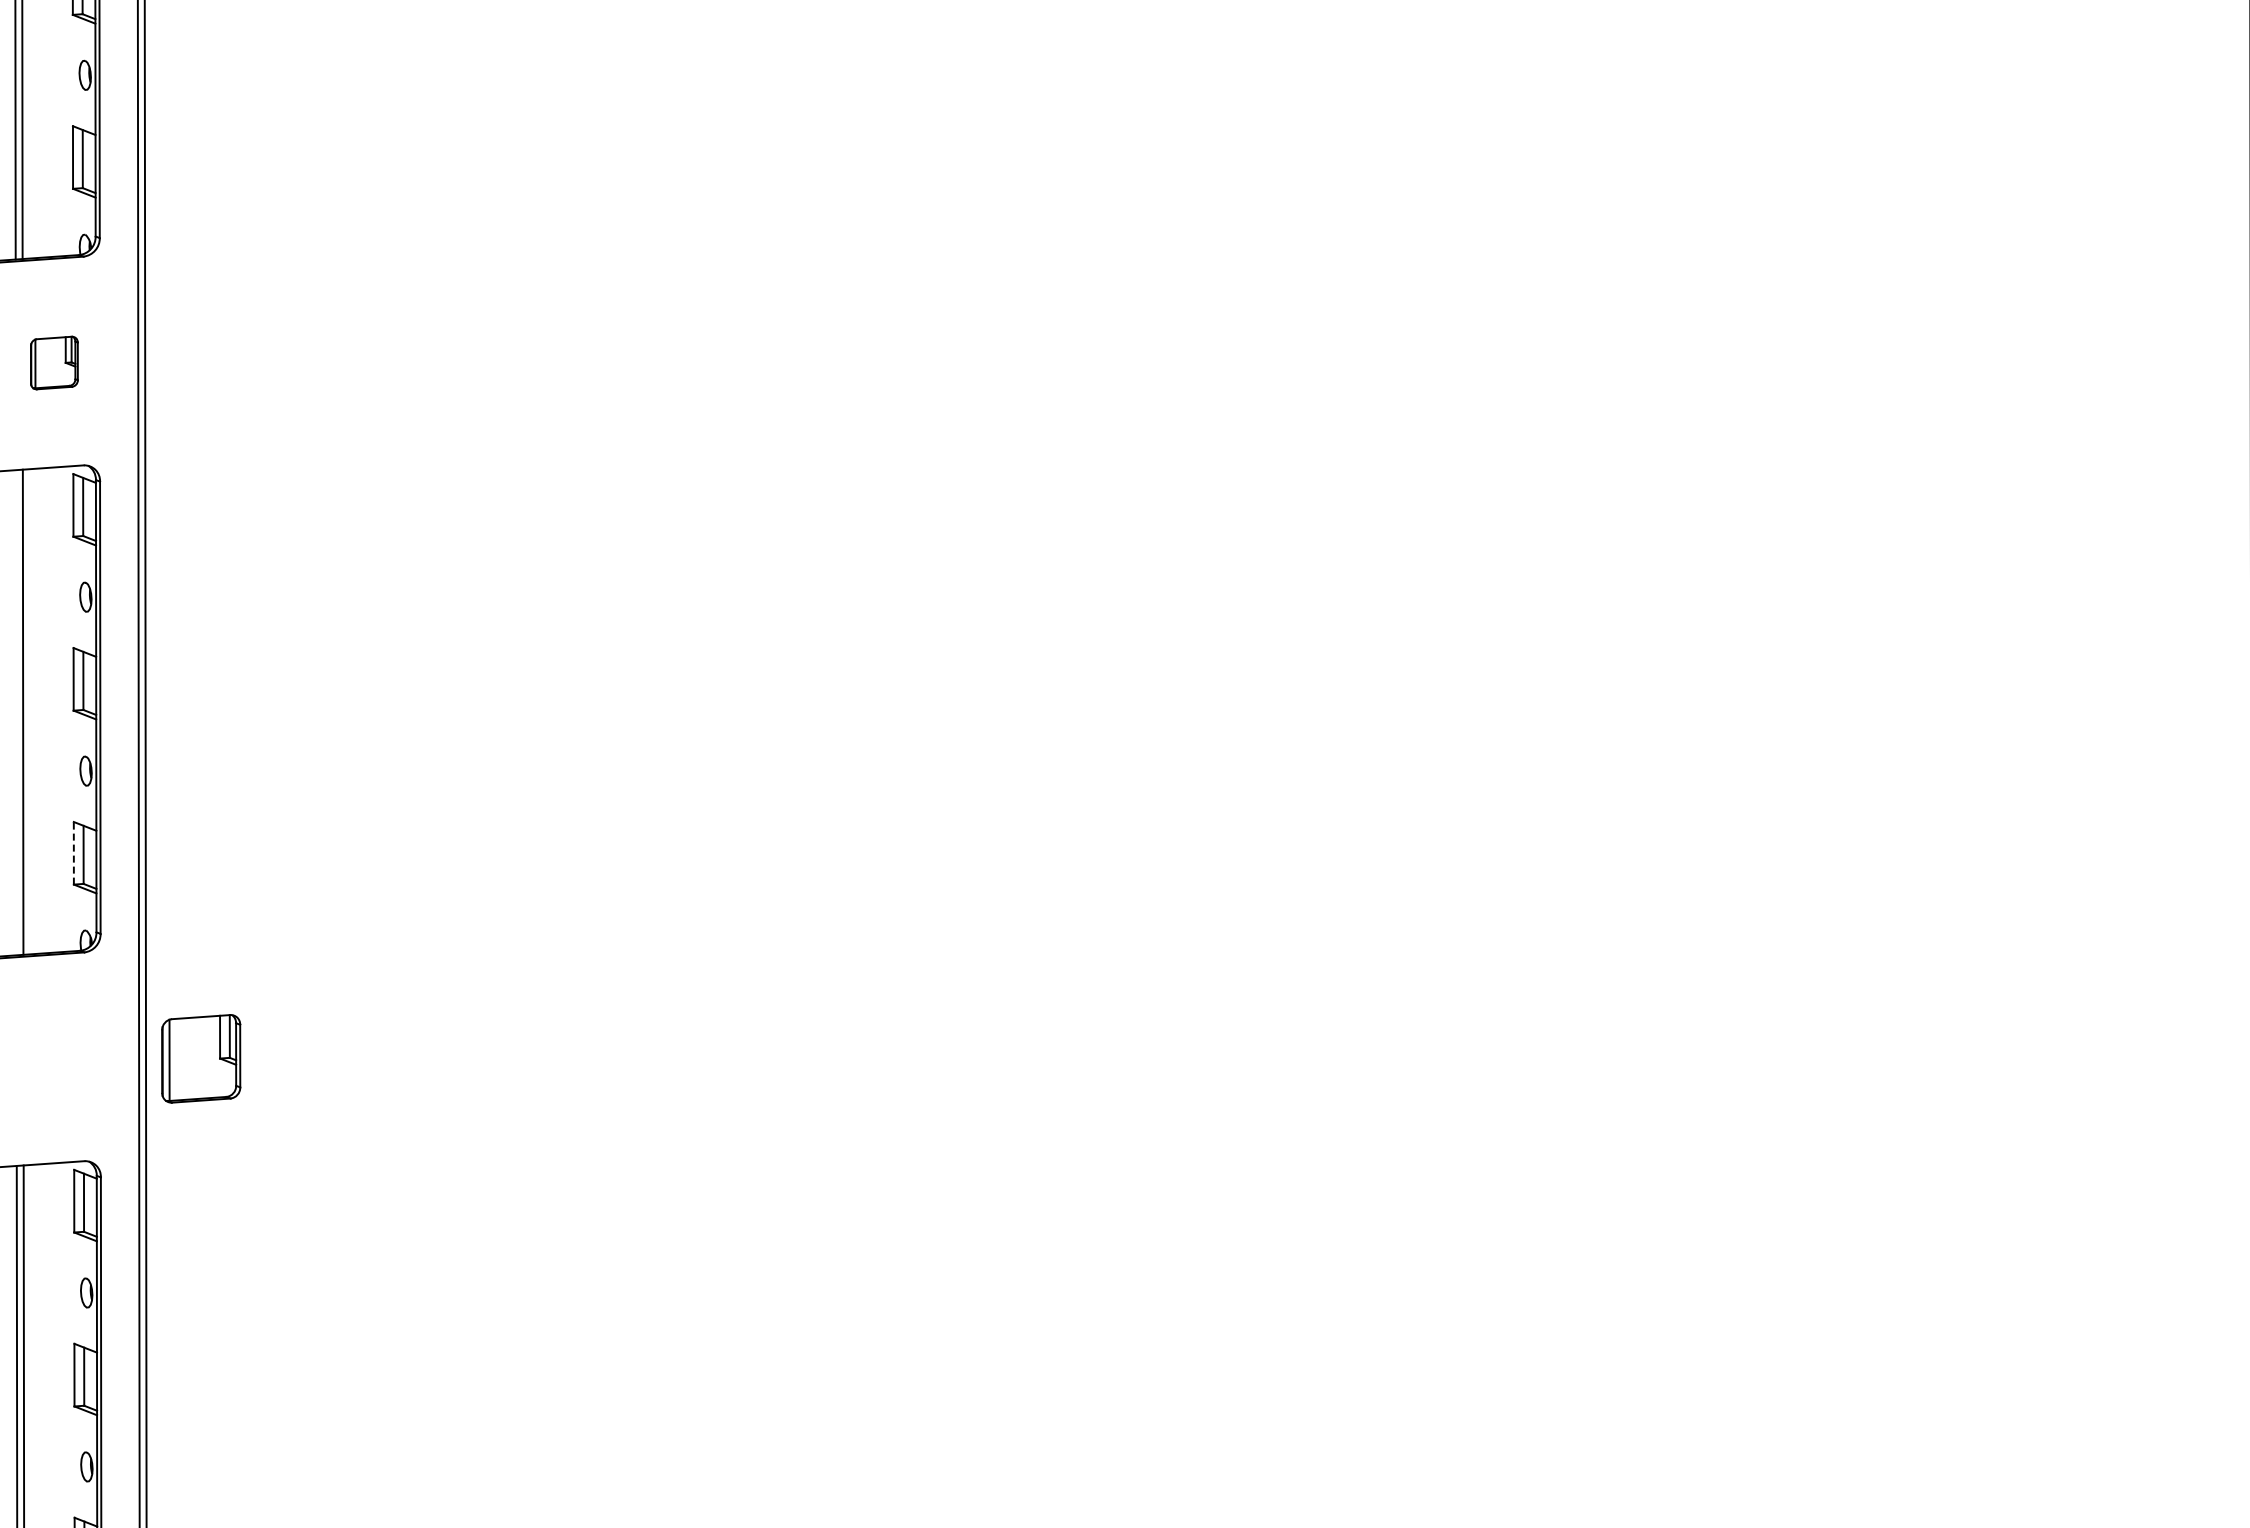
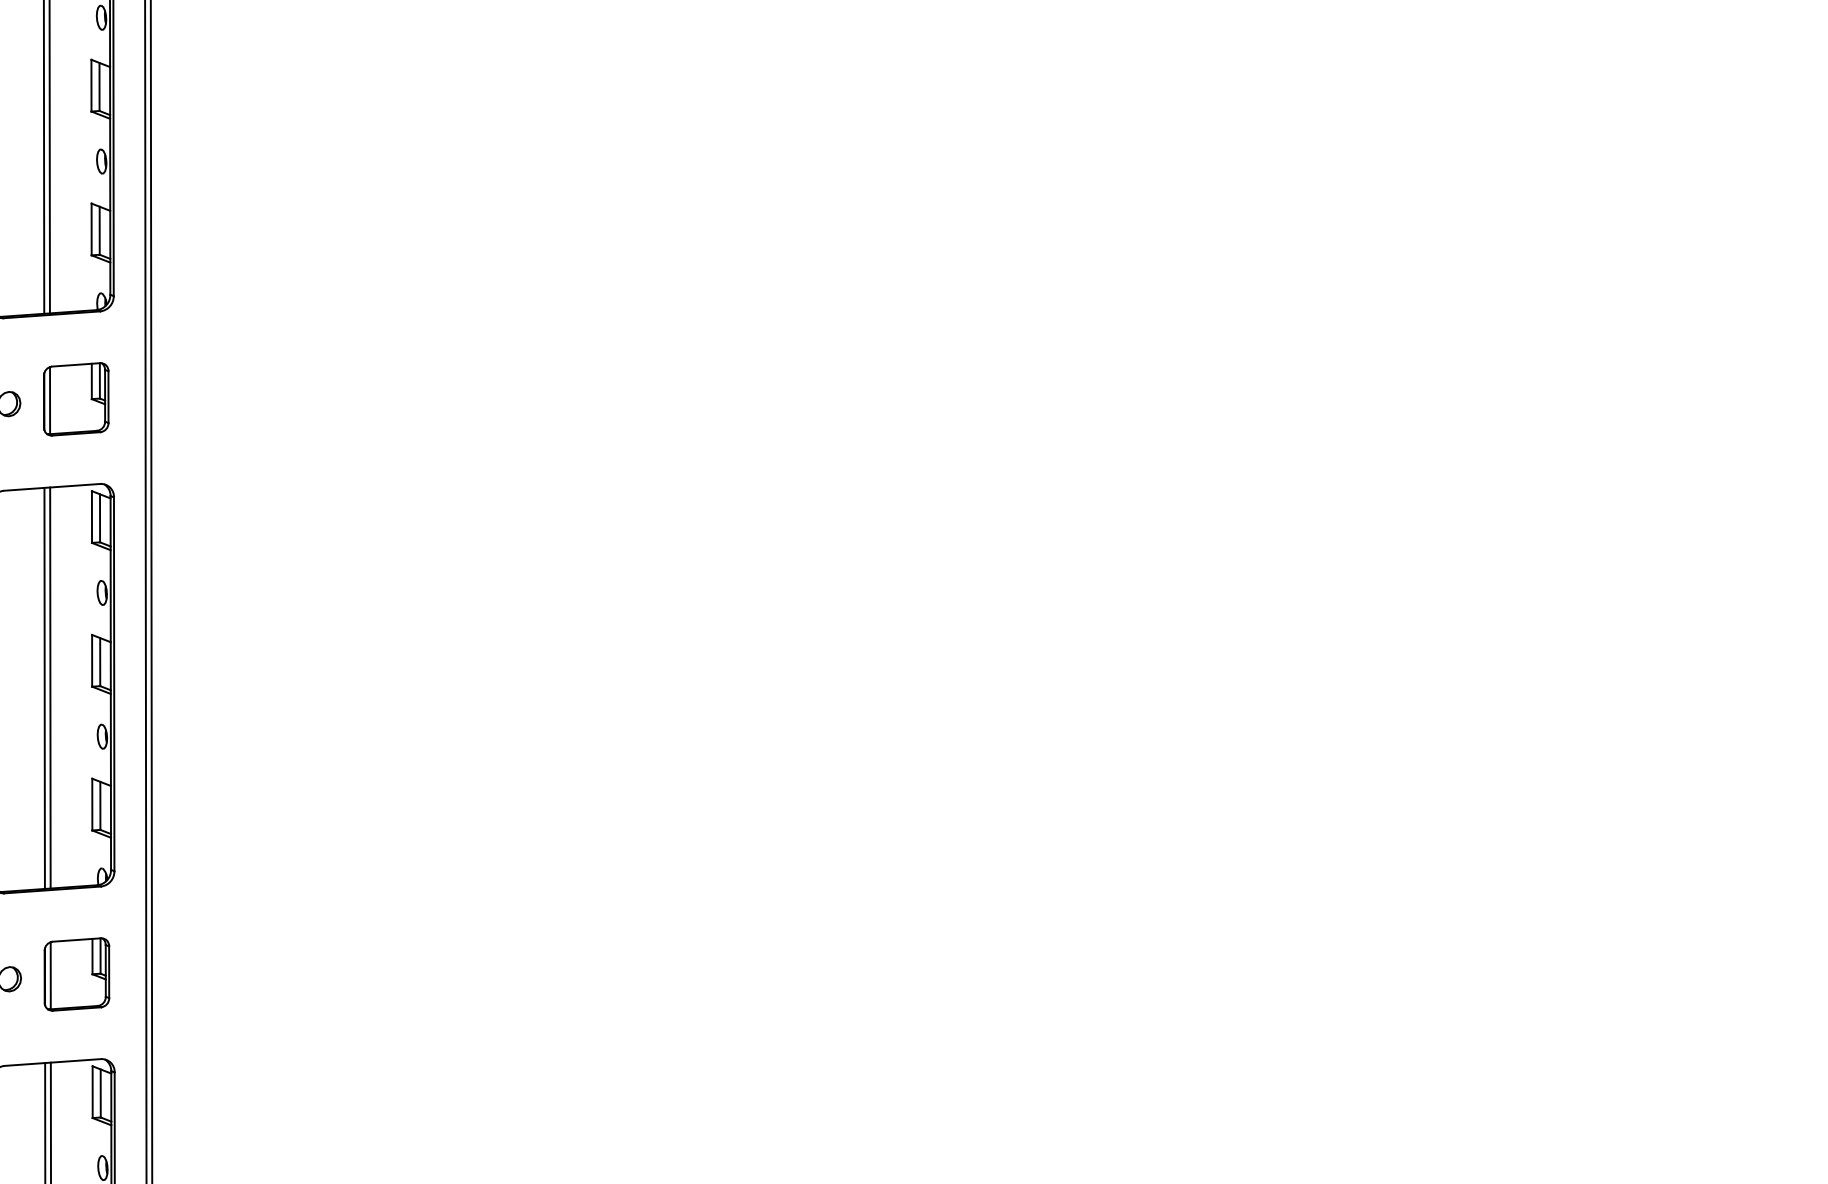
part: (54, 362) -> (76, 398), size x1.67
line: (15, 712) -> (44, 688), added
line: (73, 852) -> (92, 803), dashed -> solid
part: (201, 1058) -> (77, 974), moved

